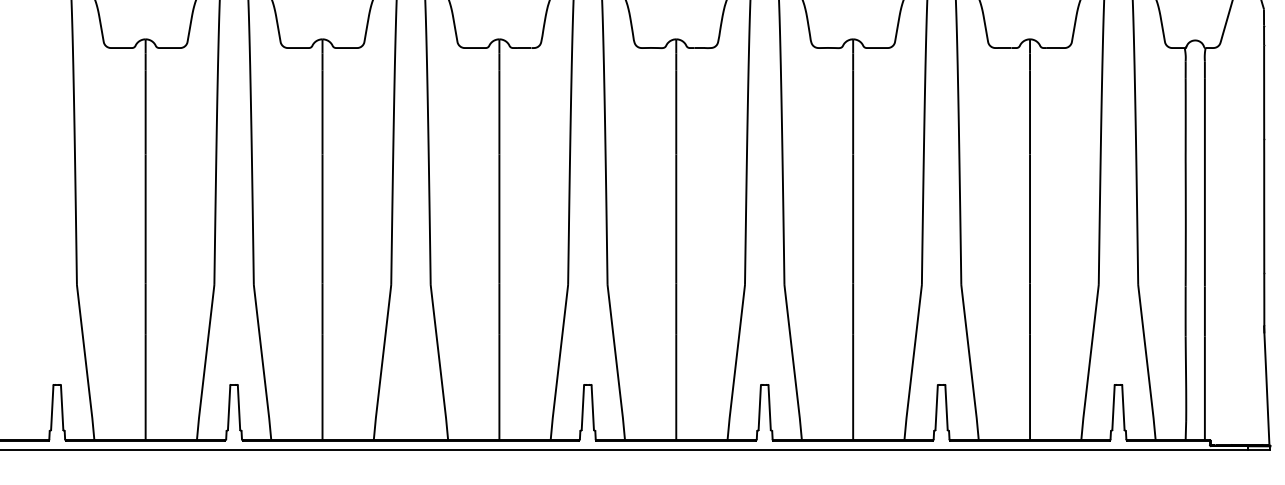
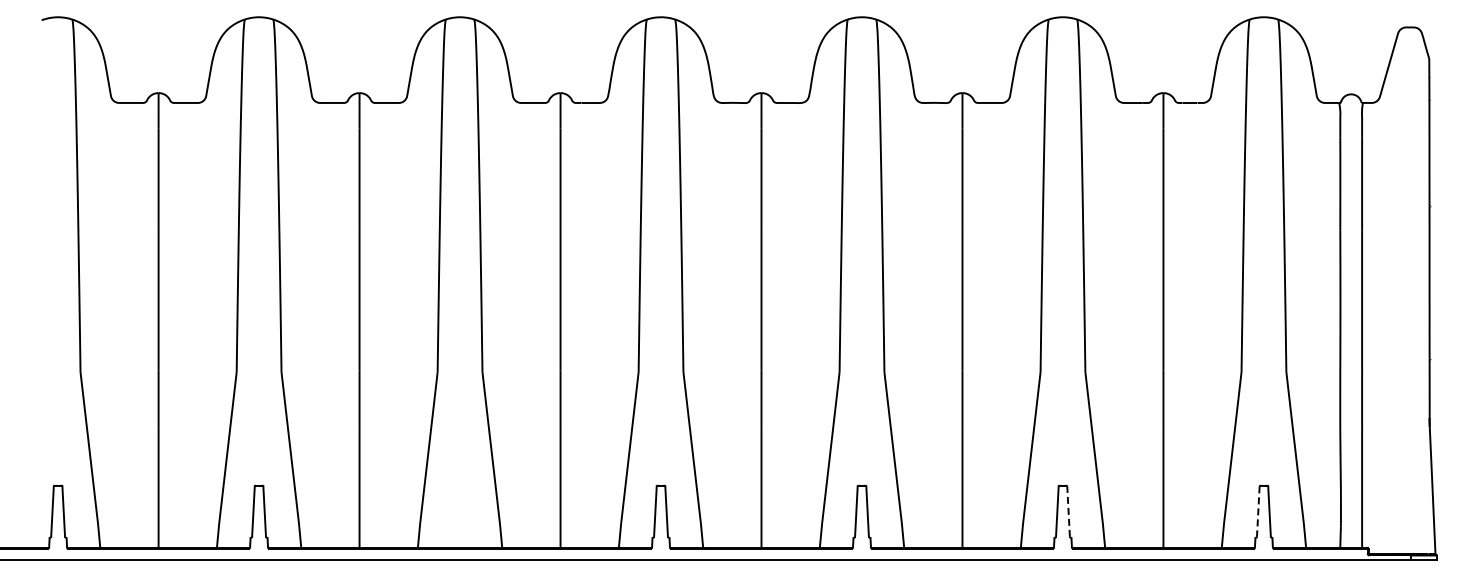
line: (946, 407) -> (1068, 511), solid -> dashed
line: (1113, 408) -> (1258, 512), solid -> dashed

